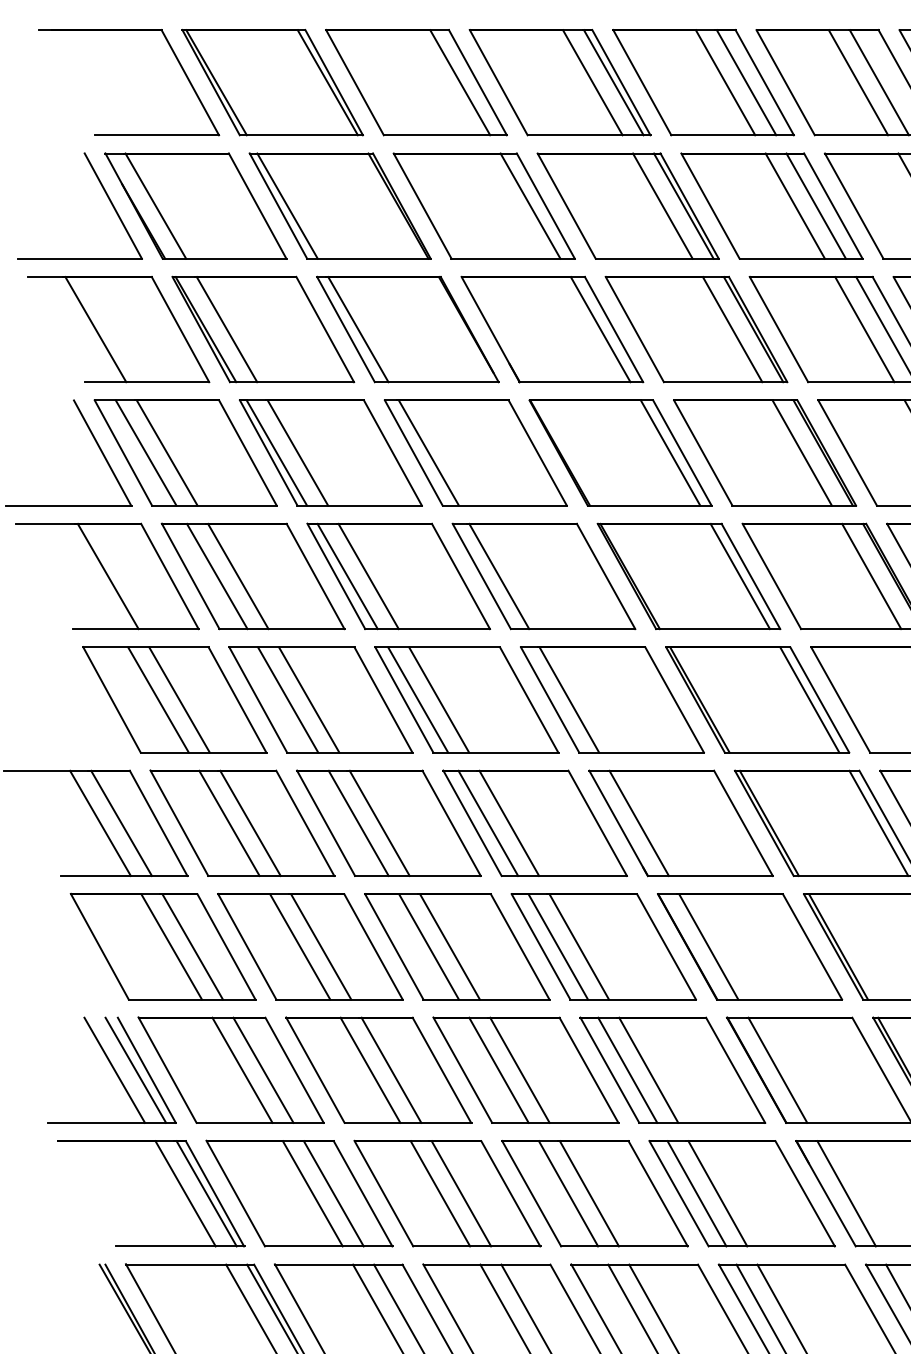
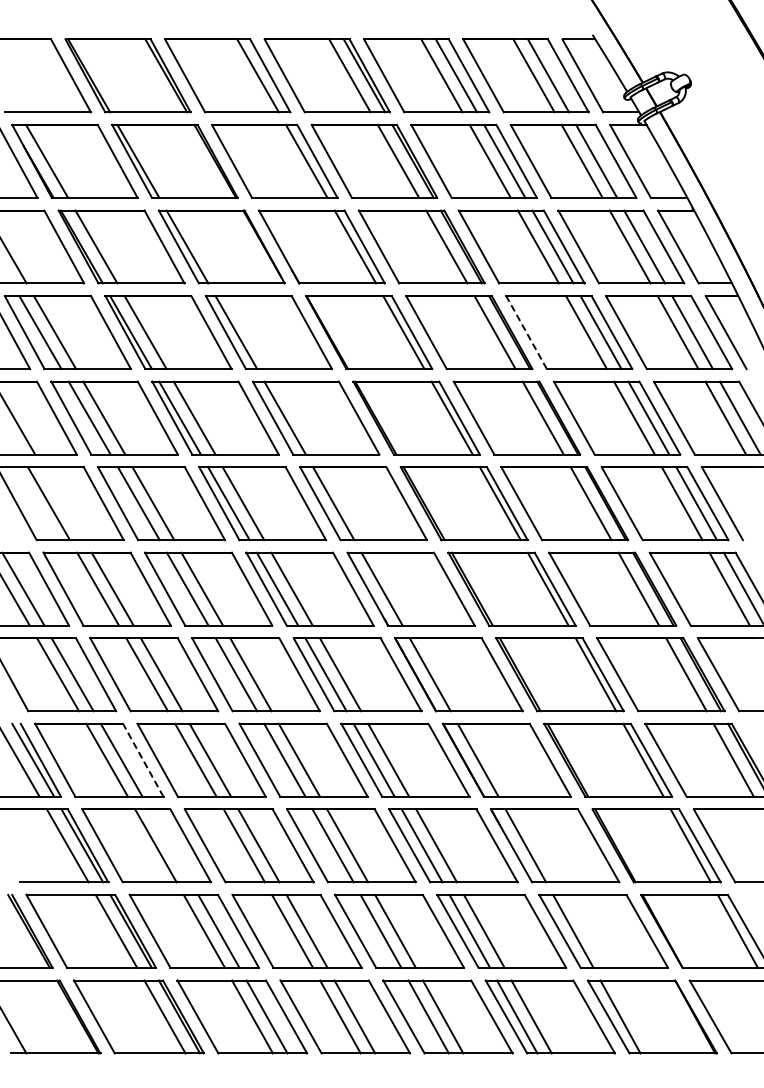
line: (847, 452) -> (526, 332), solid -> dashed
line: (179, 699) -> (63, 503), removed
line: (294, 1070) -> (143, 760), solid -> dashed
line: (333, 1193) -> (170, 845), removed

